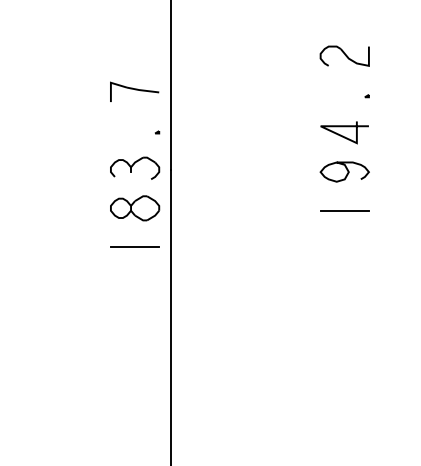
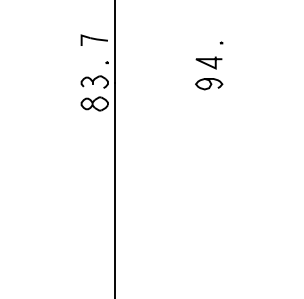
part: (345, 55) -> (209, 20), removed
line: (345, 211) -> (209, 105), removed
line: (134, 247) -> (94, 125), removed

